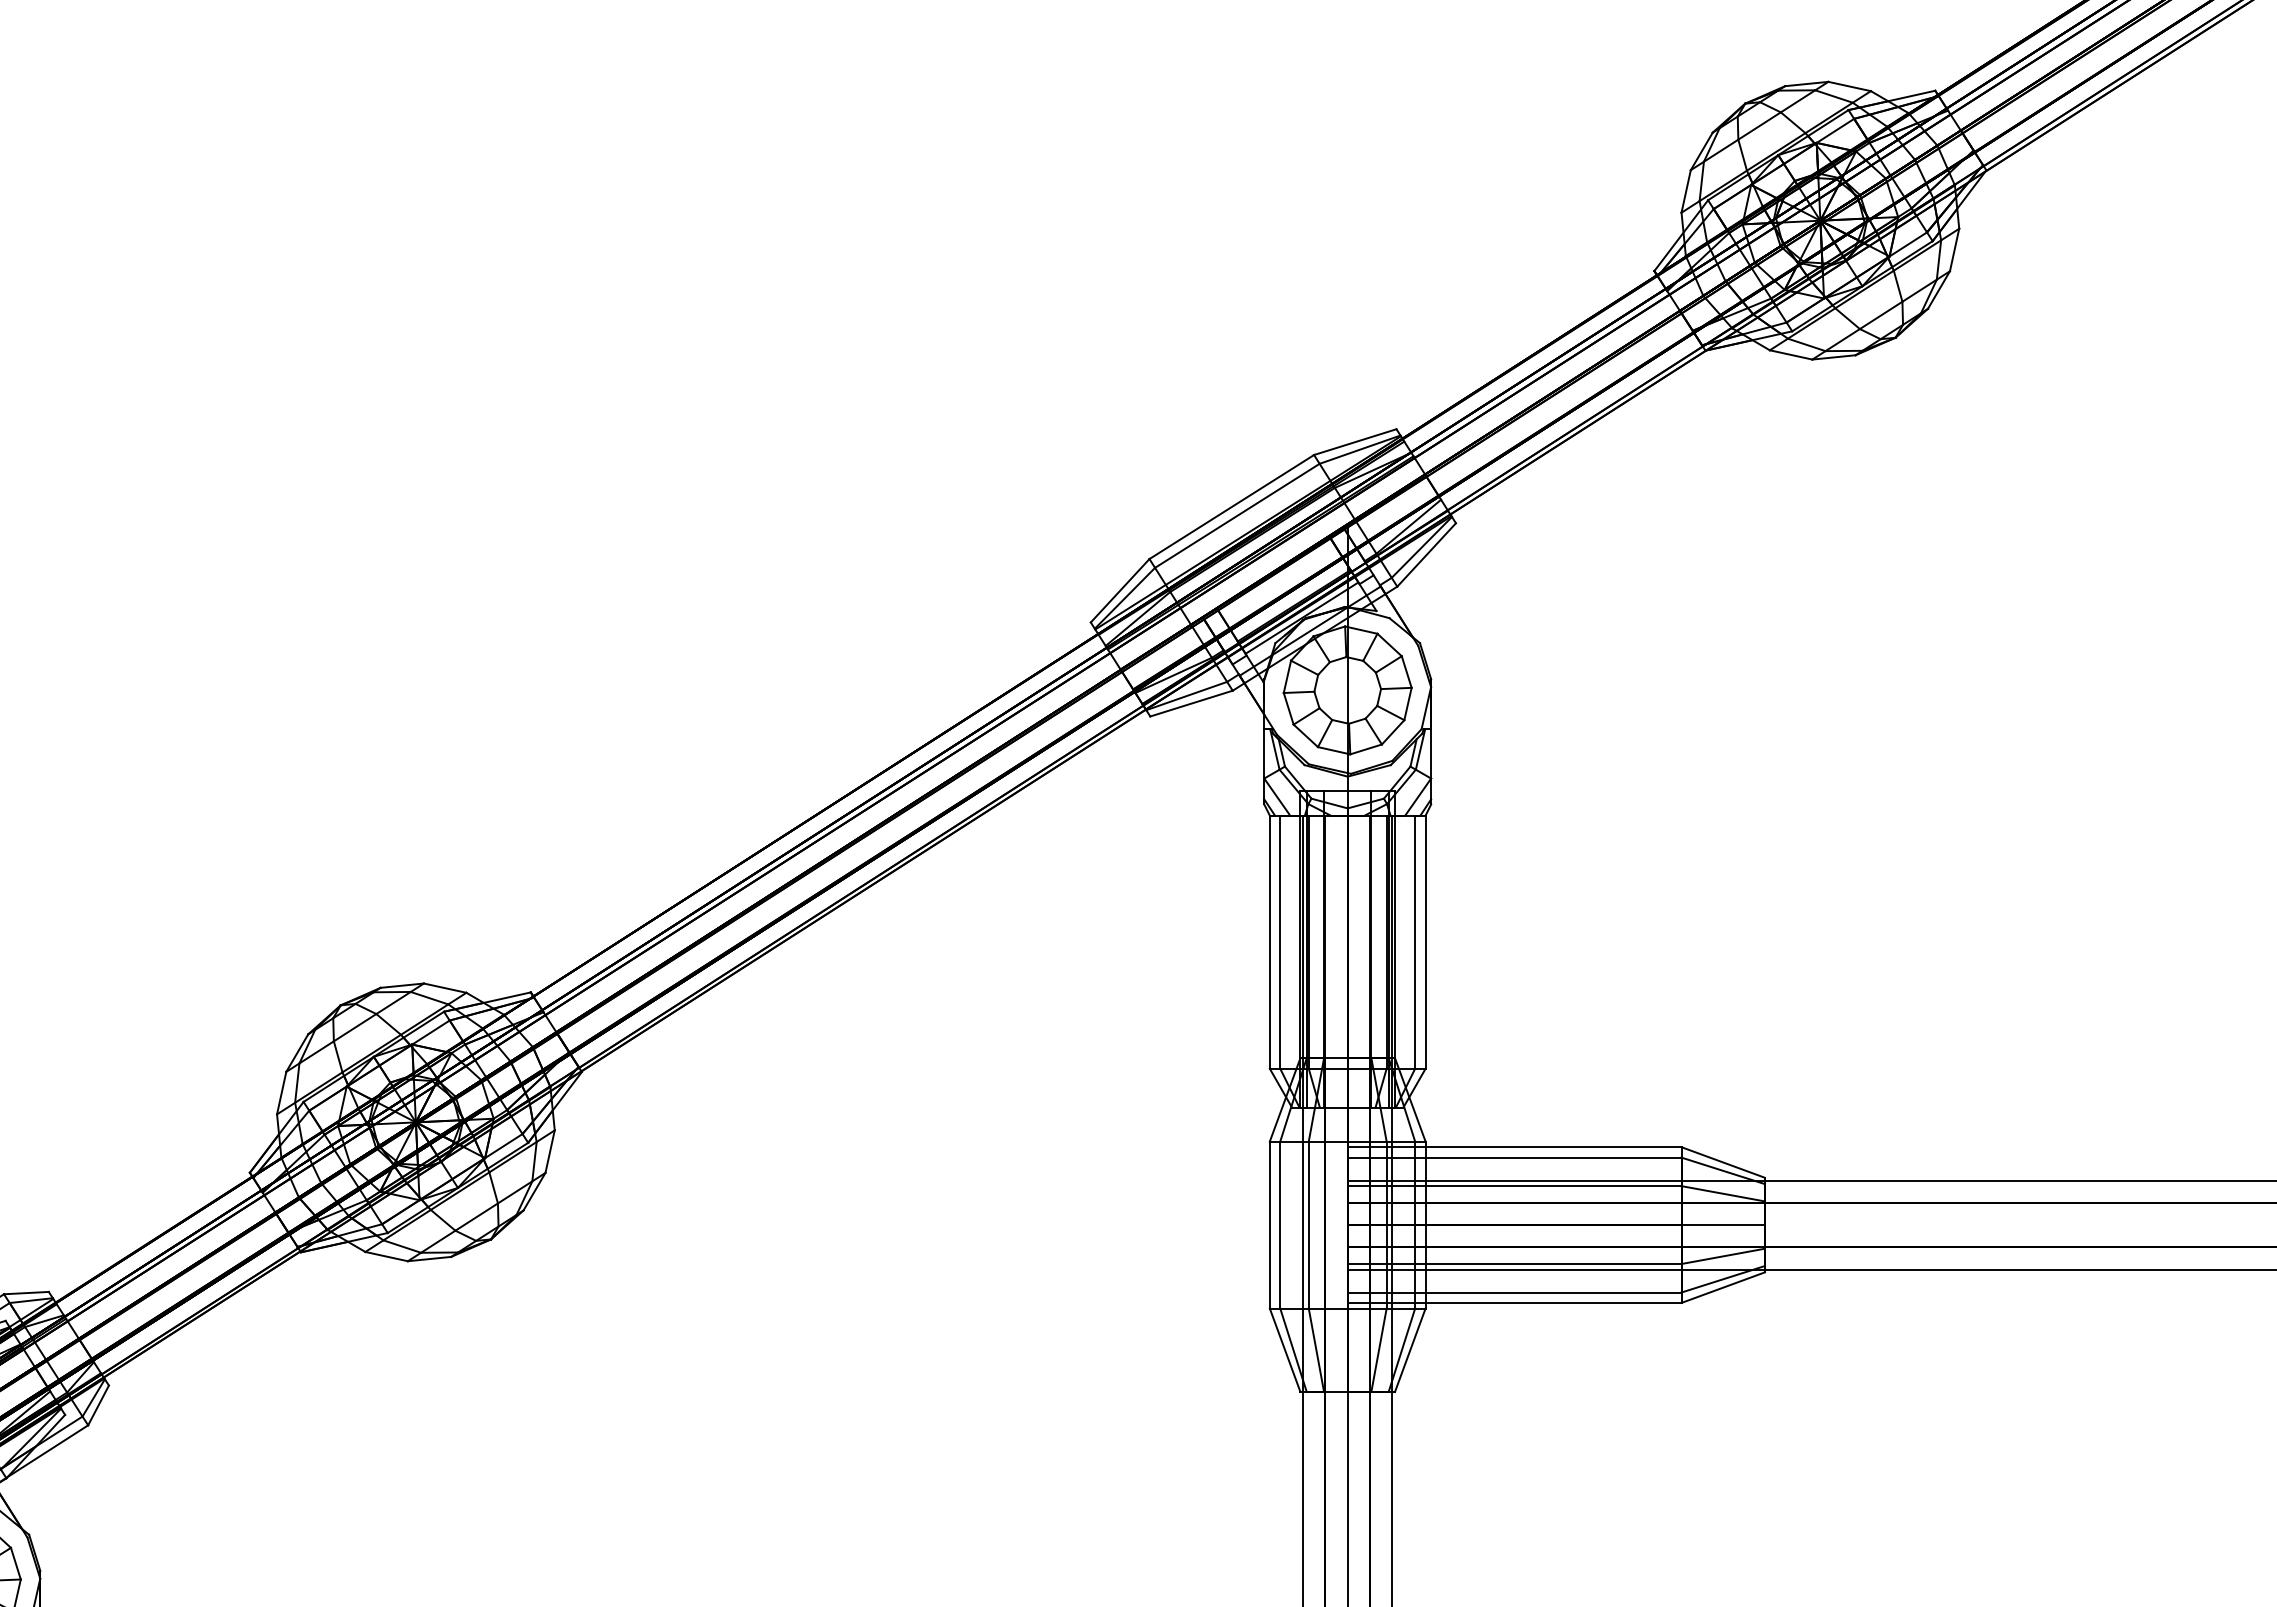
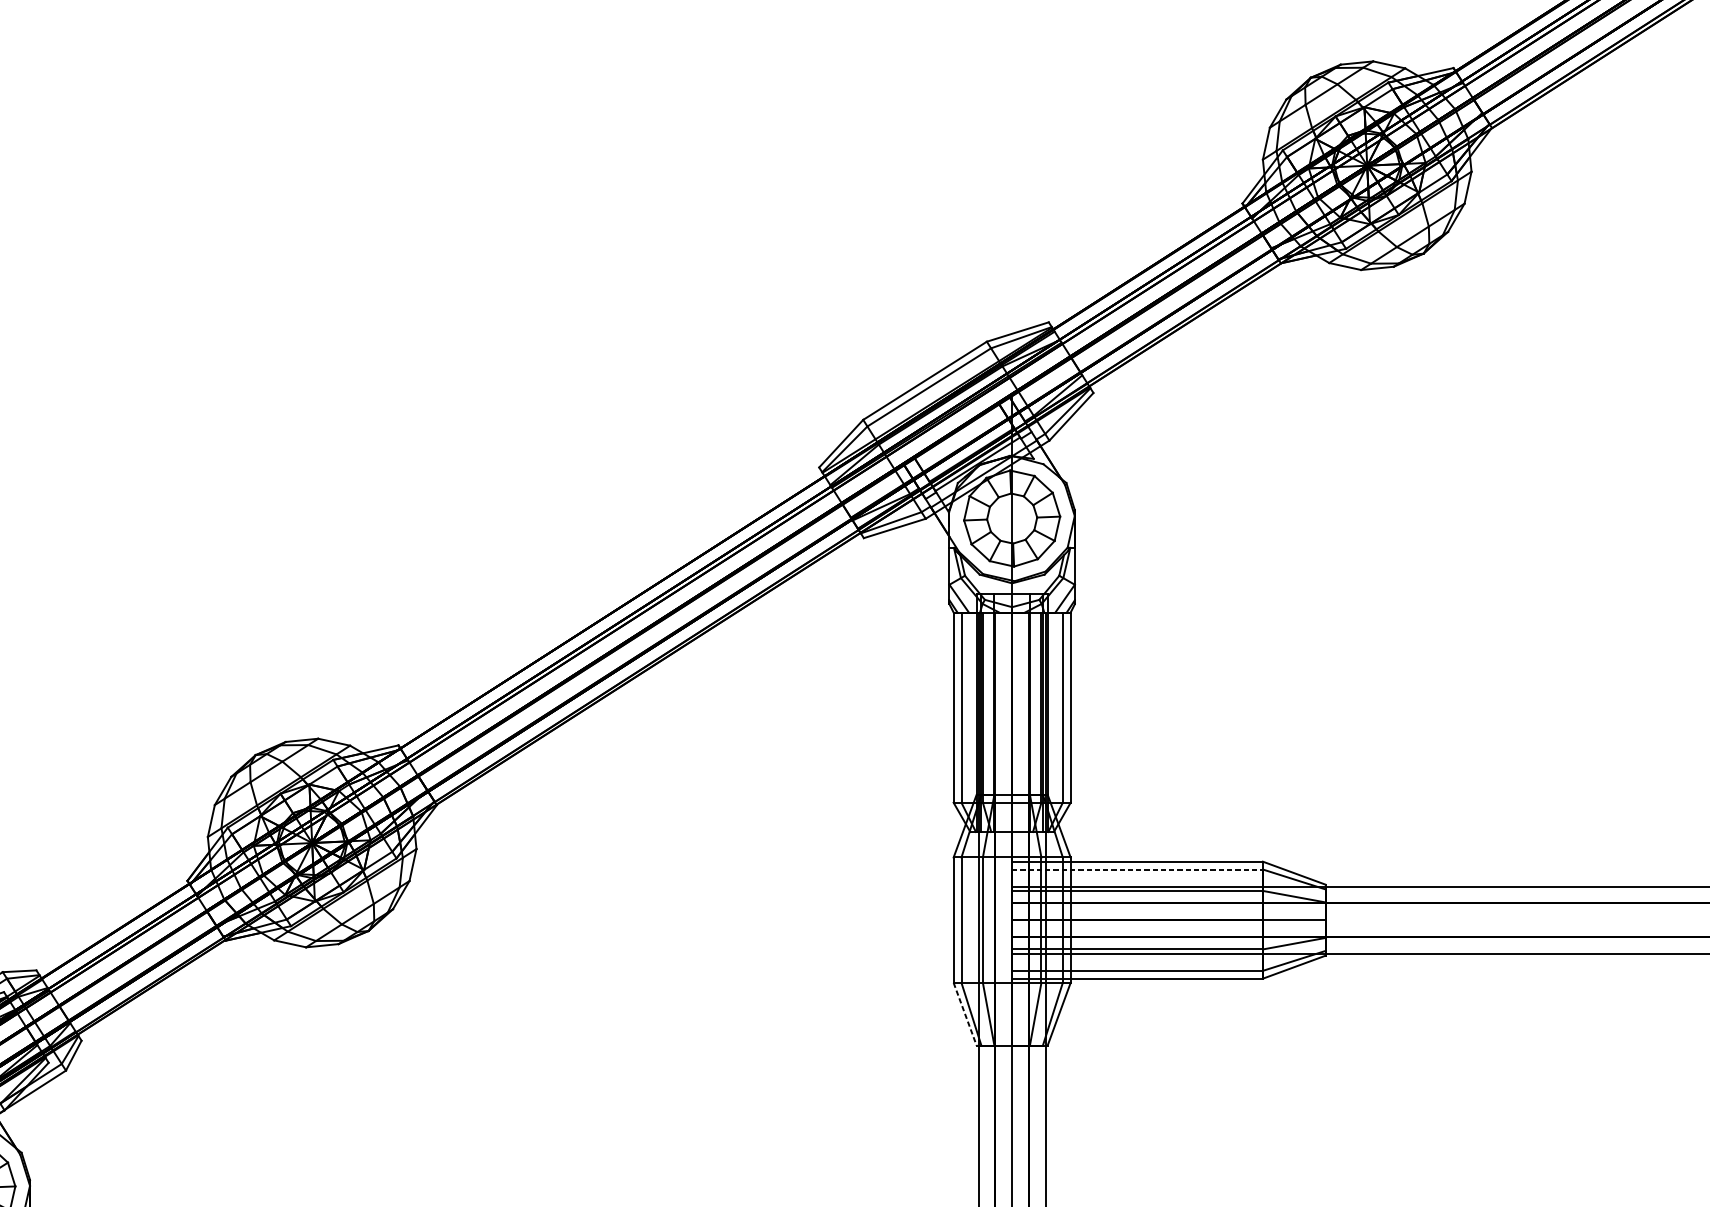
line: (1514, 1157) -> (1137, 869), solid -> dashed
line: (1285, 1350) -> (965, 1014), solid -> dashed

